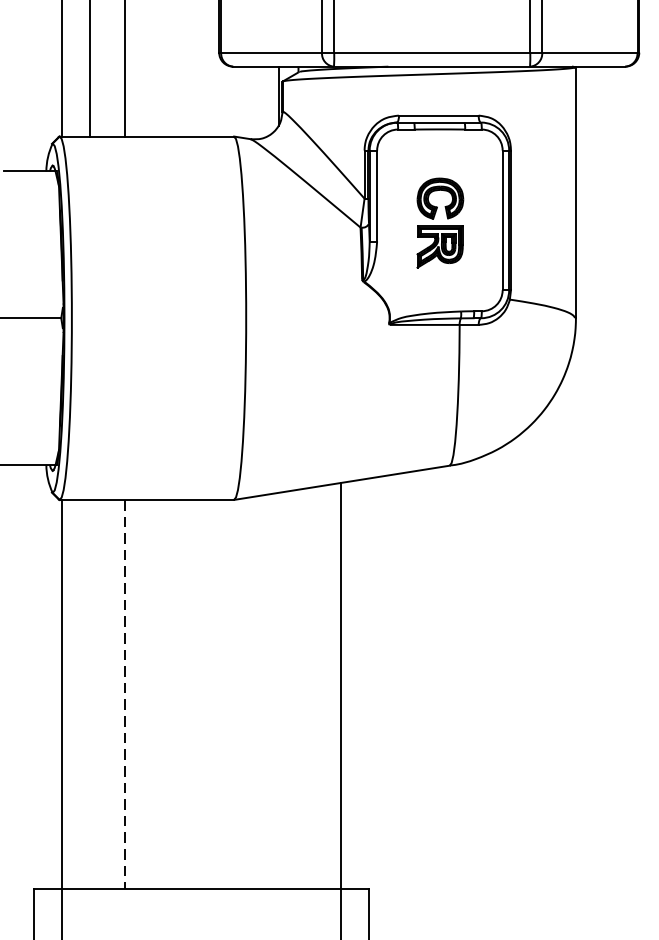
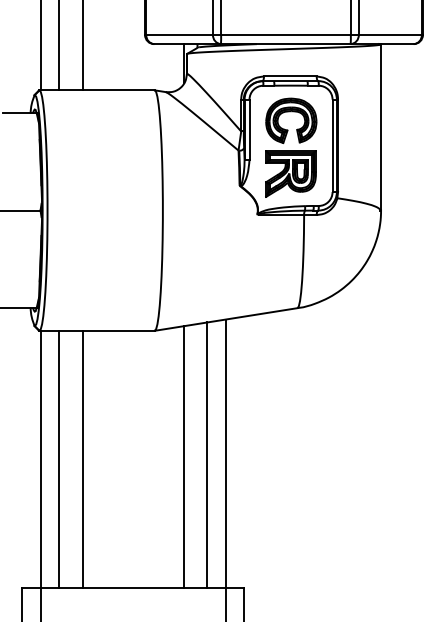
part: (440, 222) -> (291, 147), size x1.67
line: (313, 688) -> (207, 455), added
line: (278, 691) -> (184, 457), added
line: (89, 694) -> (59, 459), added
line: (124, 694) -> (82, 459), dashed -> solid

